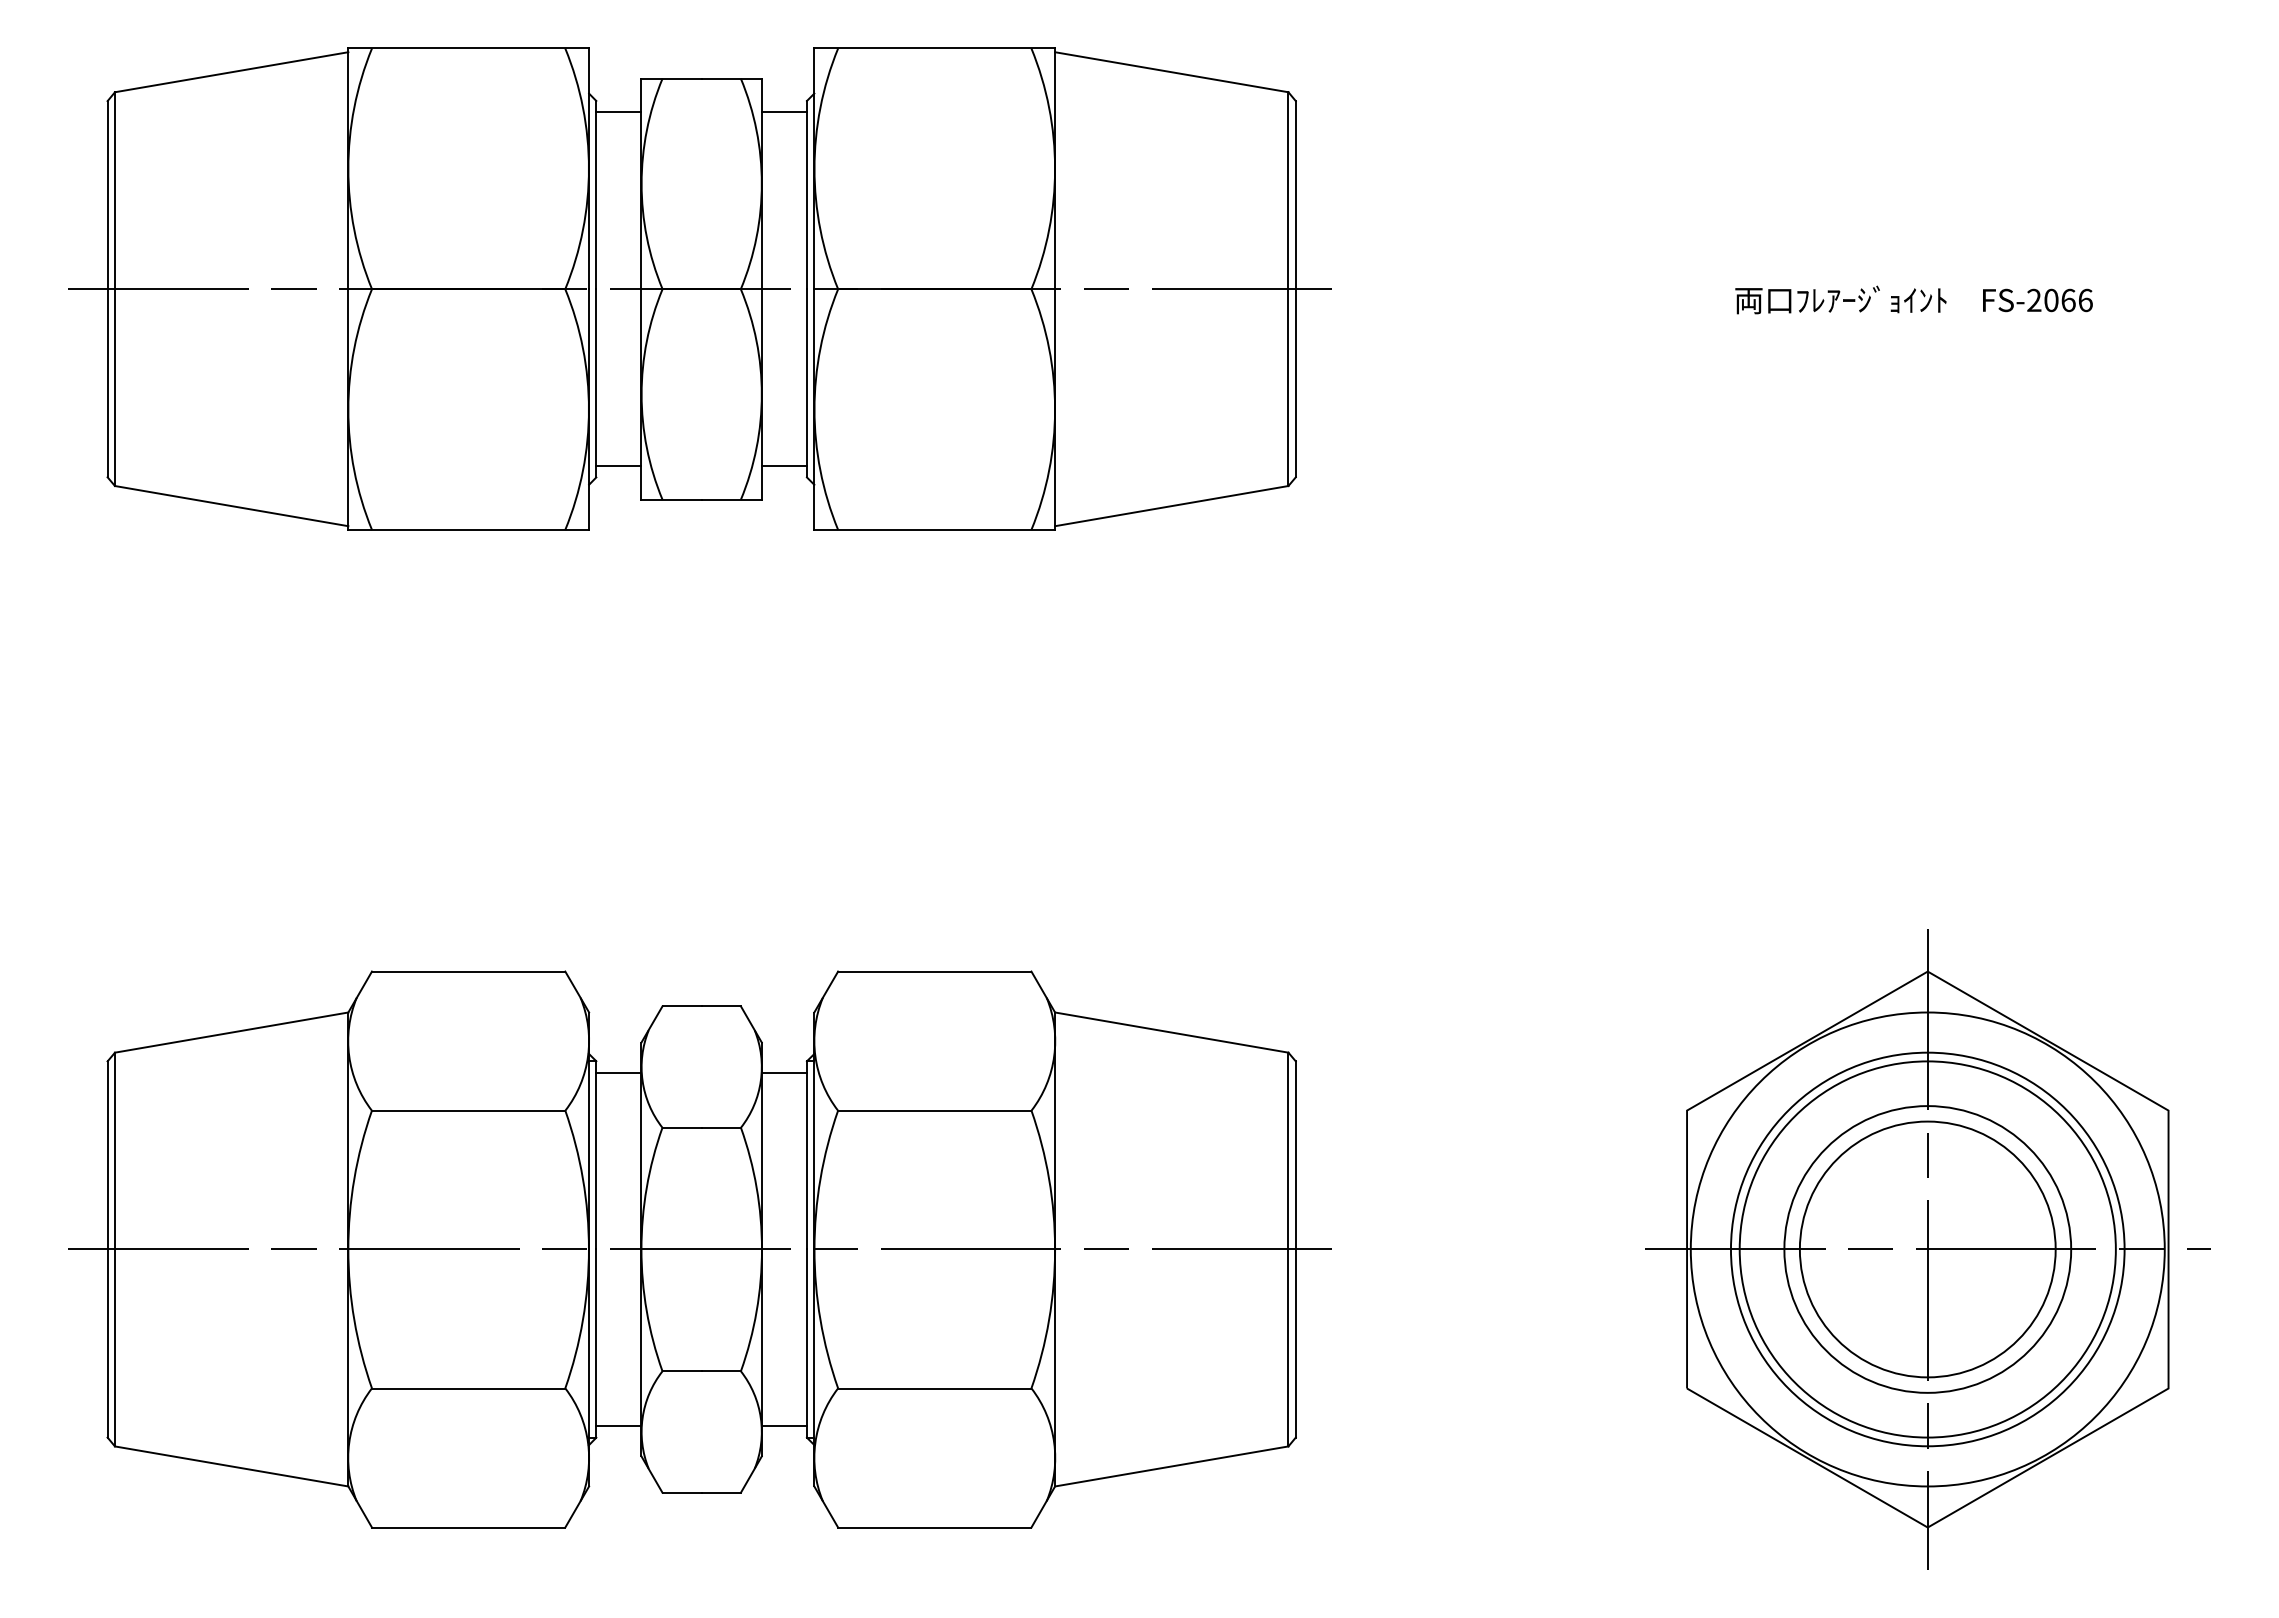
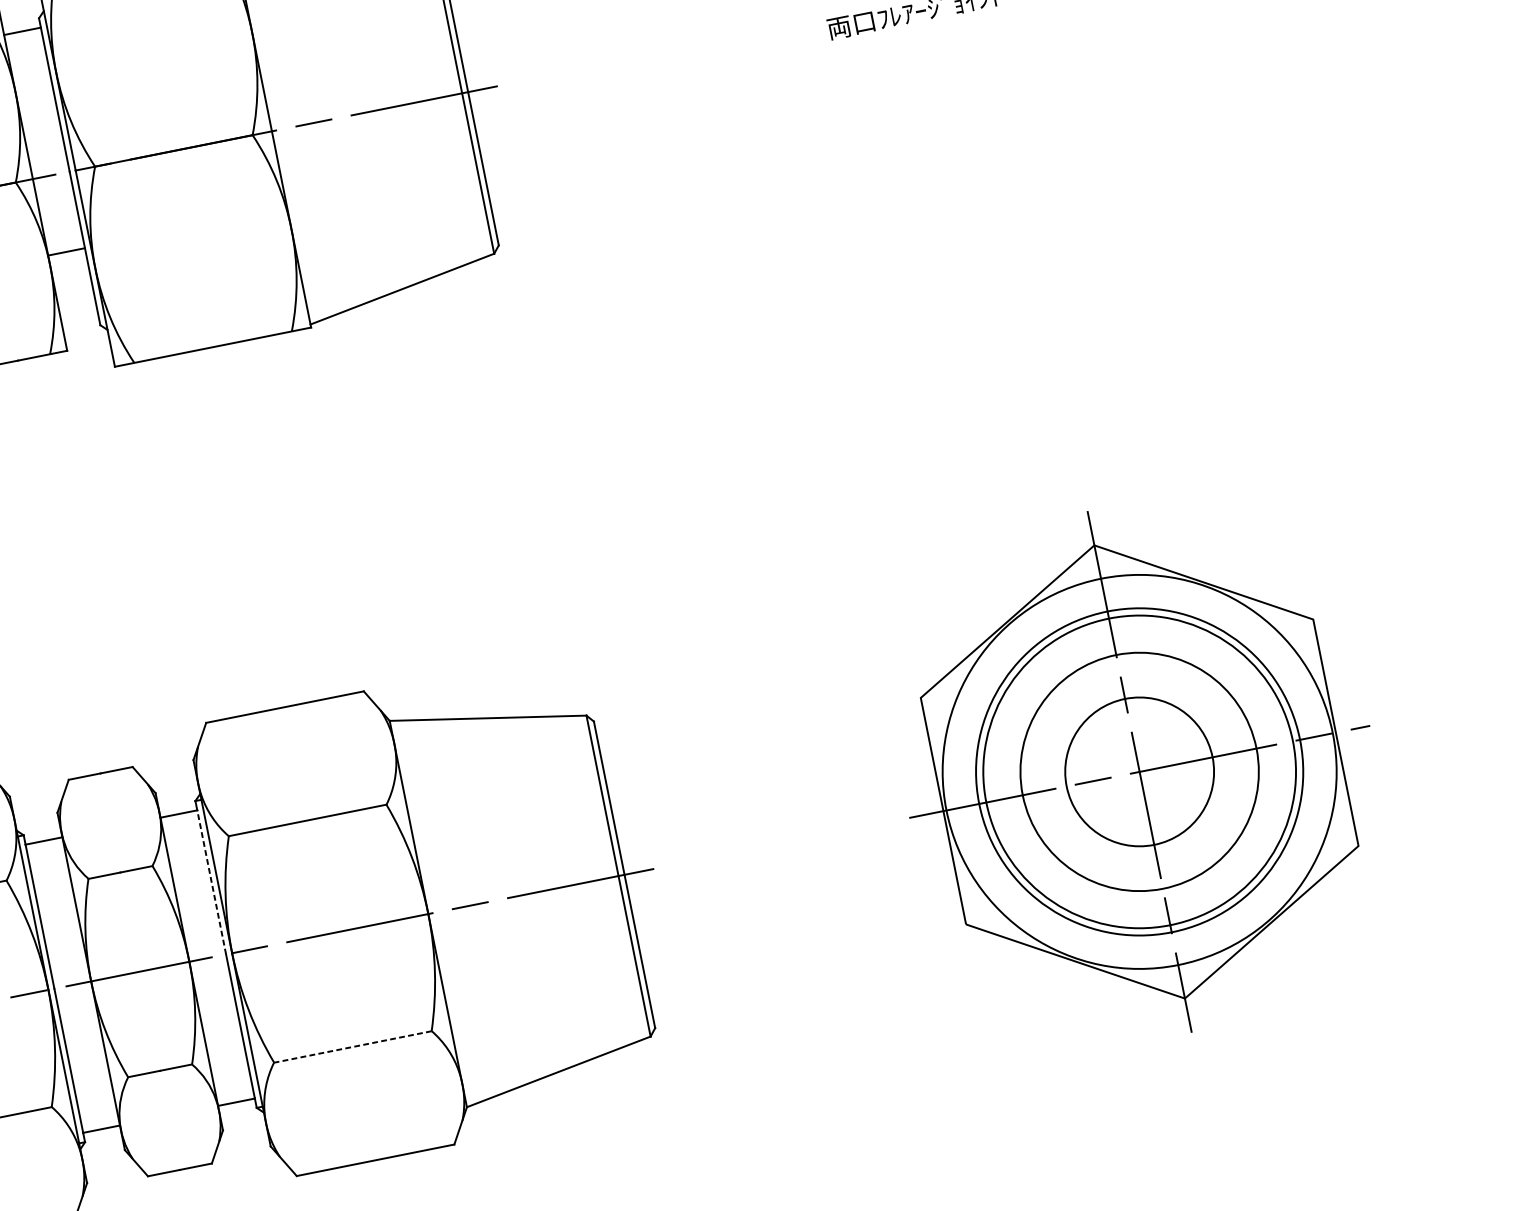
line: (783, 466) -> (65, 252), moved
line: (806, 1160) -> (211, 882), solid -> dashed
circle: (1927, 1249) -> (1139, 771), size x0.7
line: (934, 1388) -> (352, 1047), solid -> dashed

